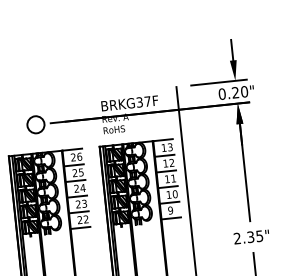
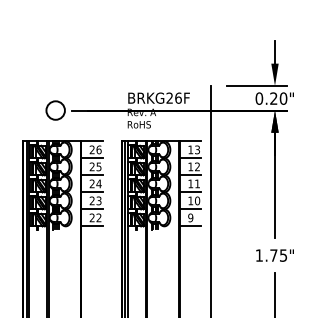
text: (143, 101) -> (173, 97), BRKG37F -> BRKG26F
text: (244, 237) -> (266, 255), 2.35" -> 1.75"

